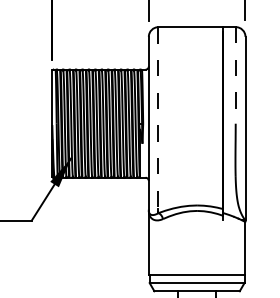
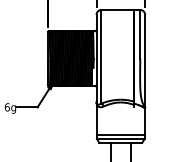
line: (236, 75) -> (140, 34), dashed -> solid
line: (158, 117) -> (101, 55), dashed -> solid

